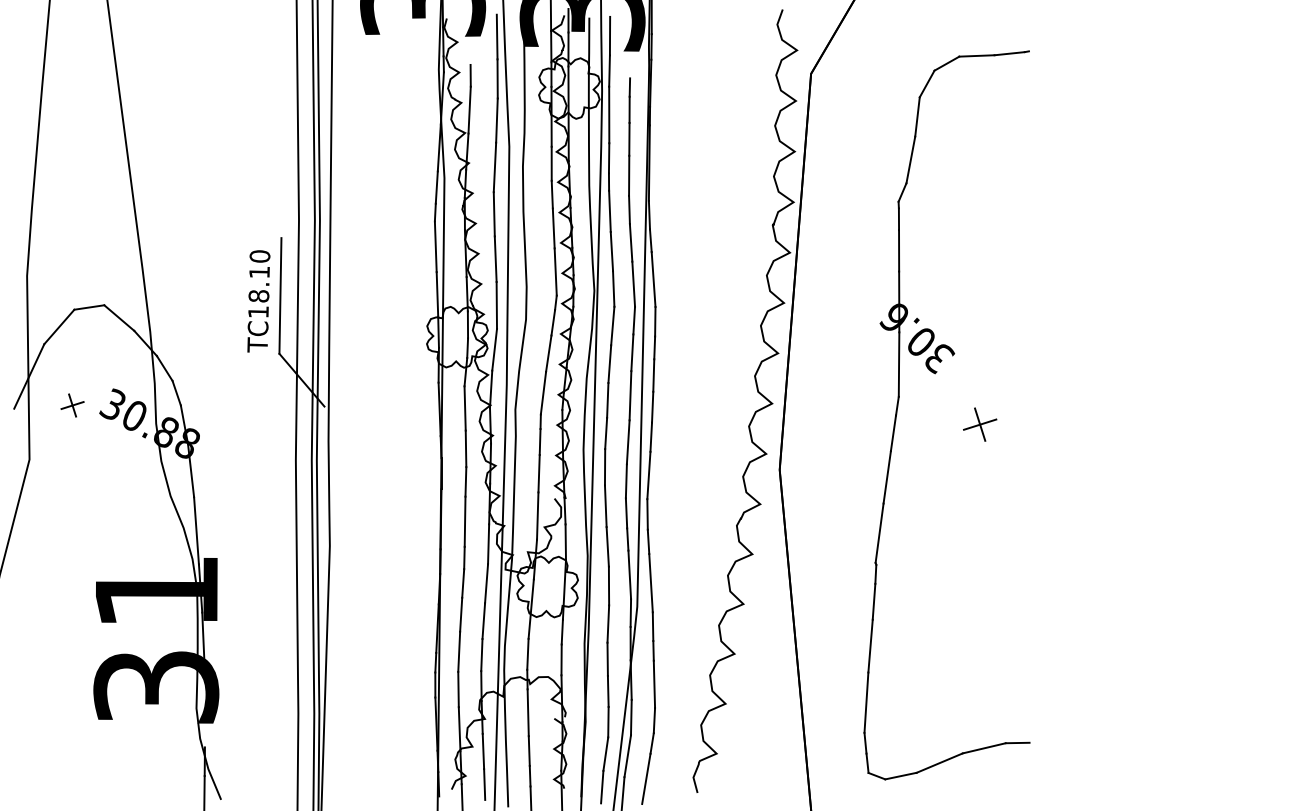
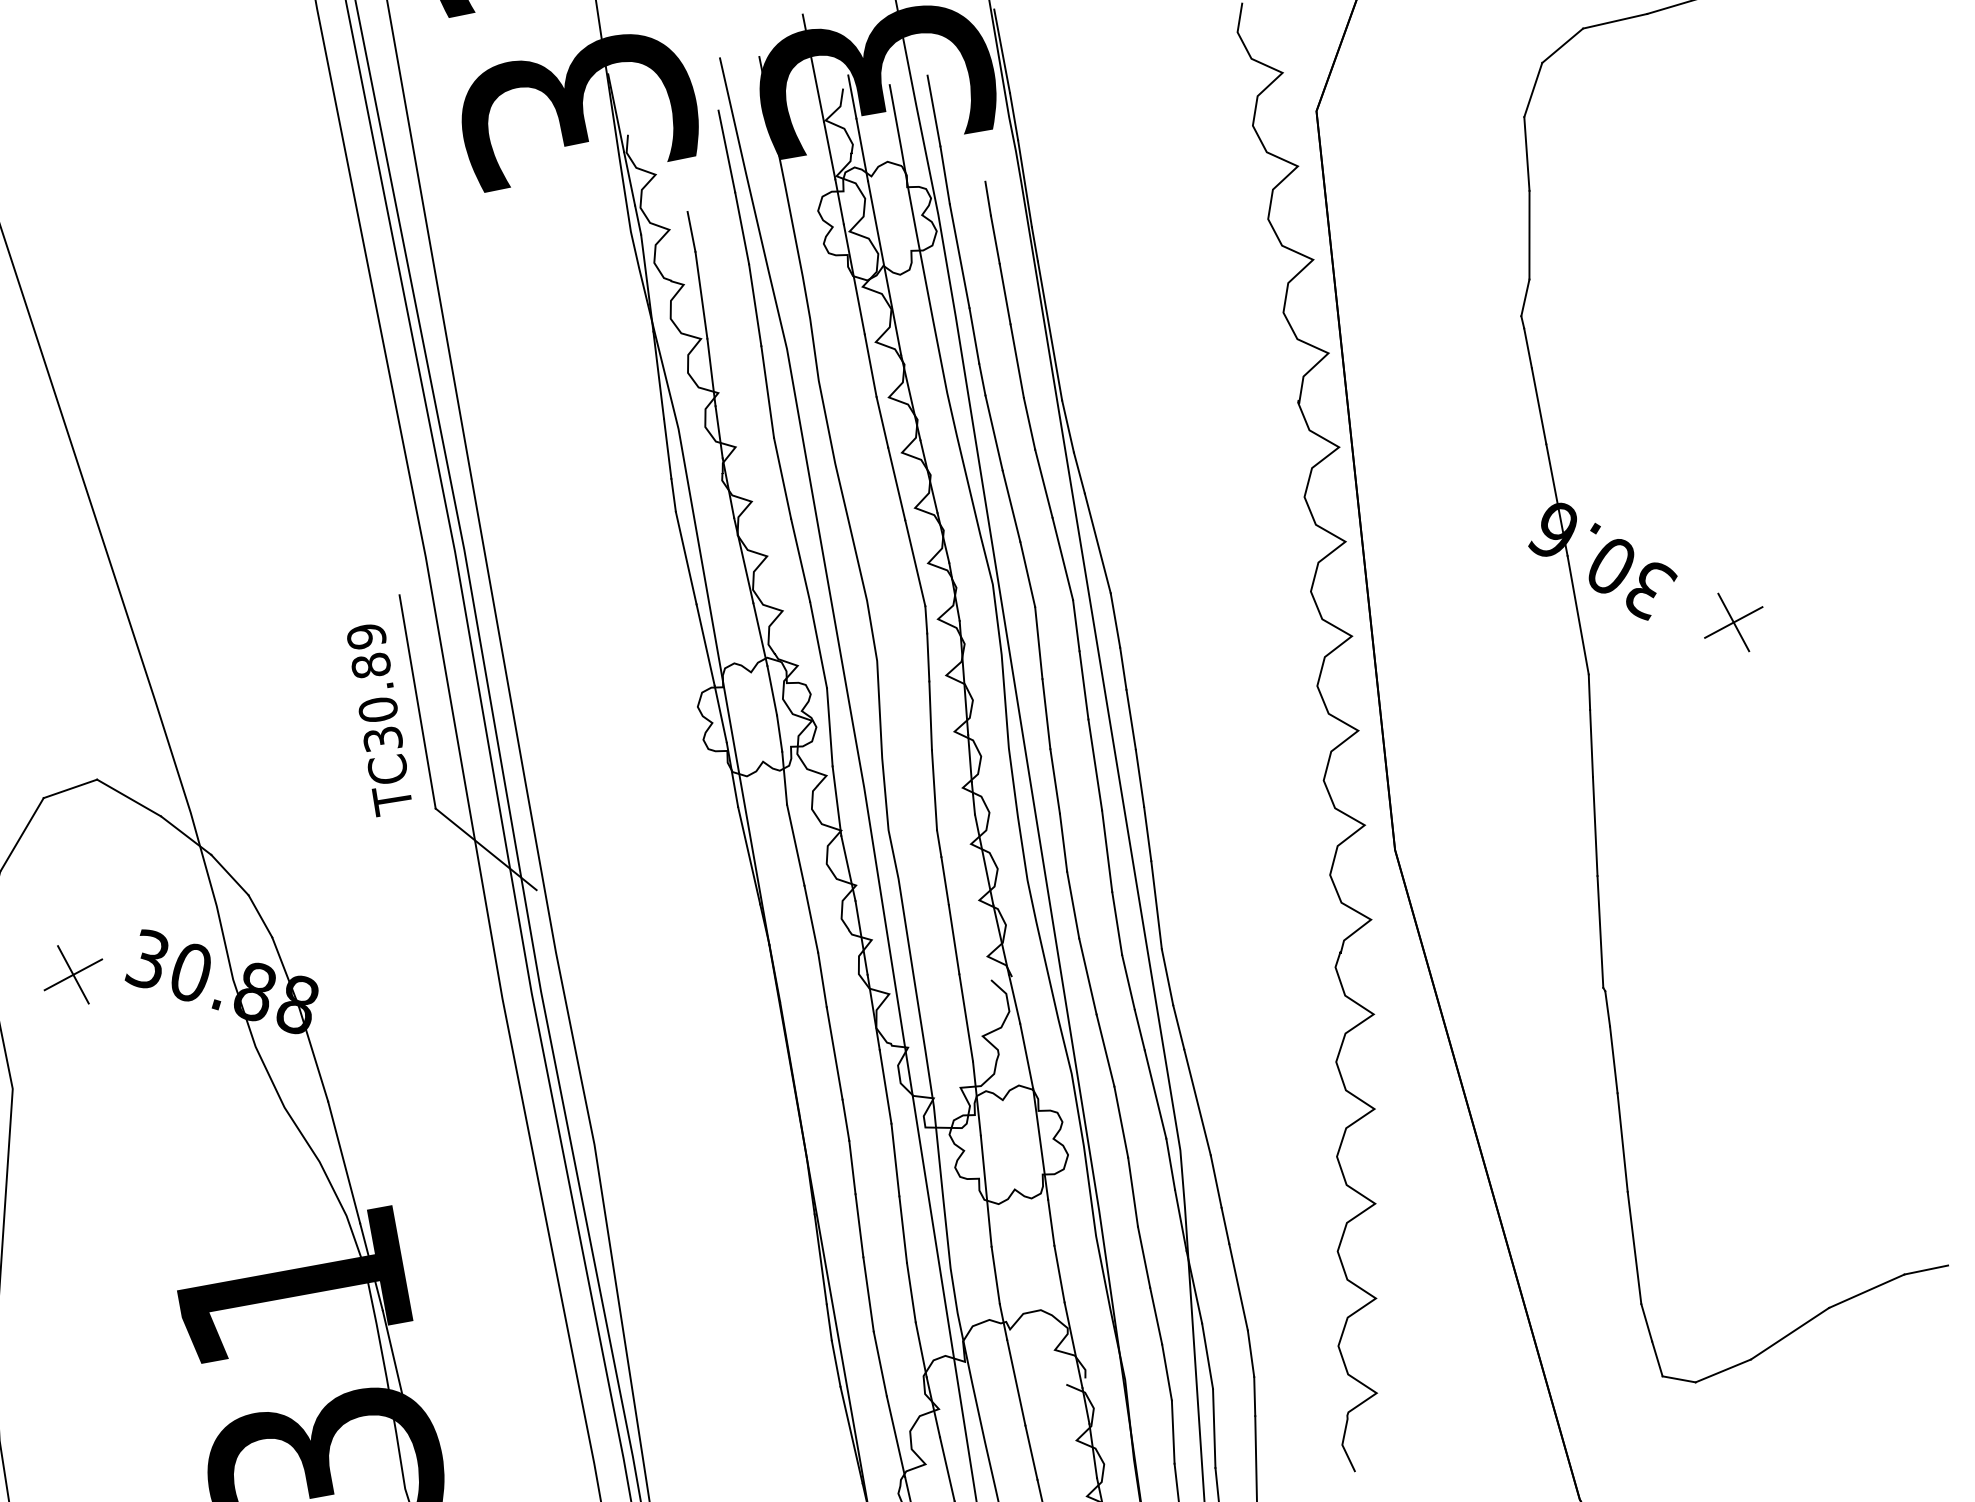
text: (259, 284) -> (375, 688), TC18.10 -> TC30.89
part: (72, 405) -> (73, 974), size x1.43
part: (980, 424) -> (1734, 622), moved

